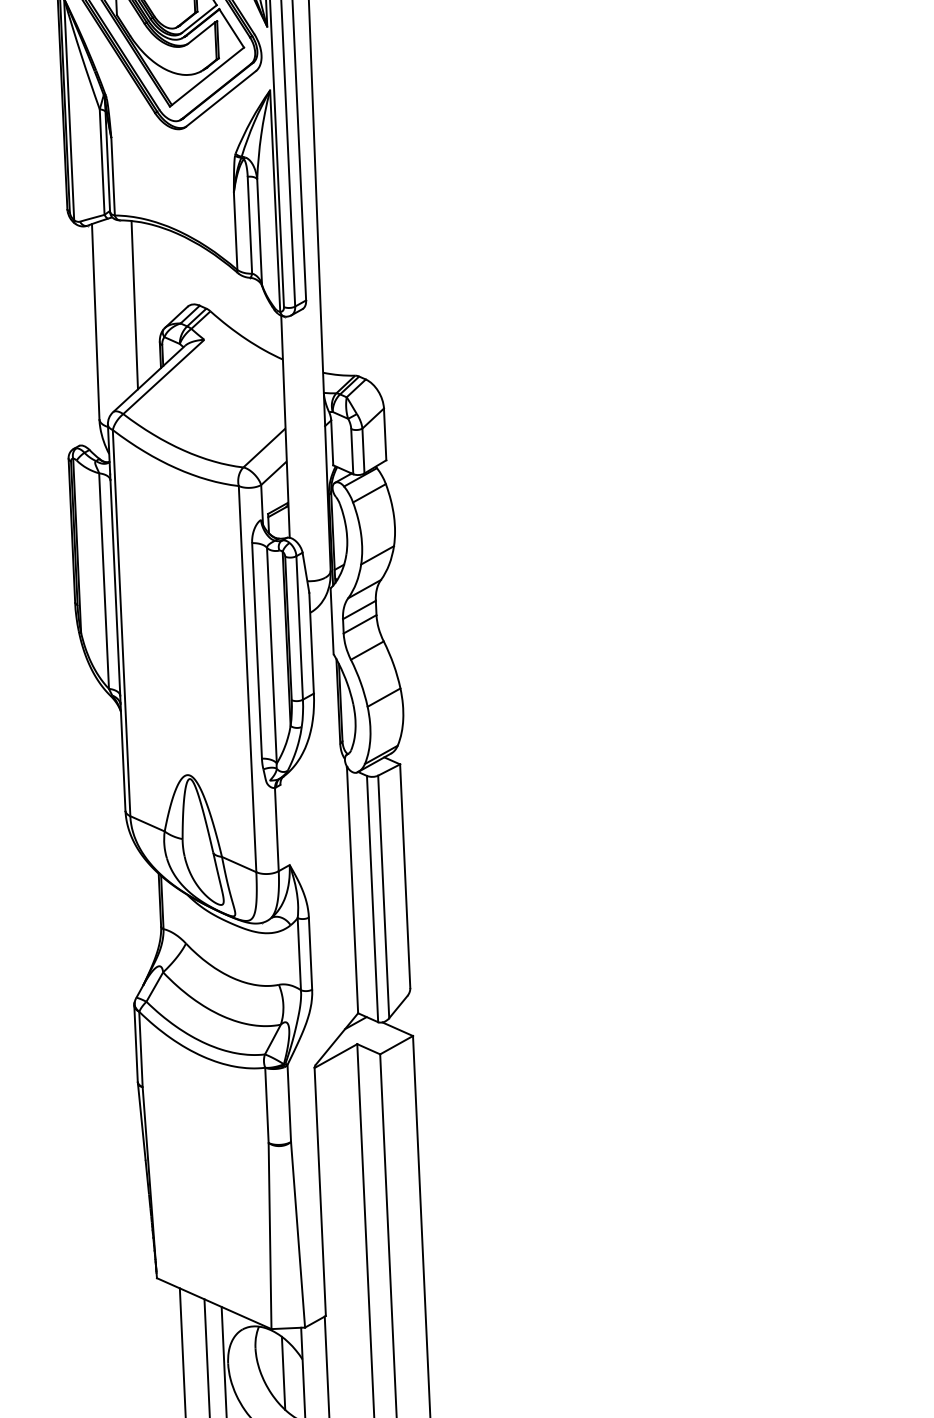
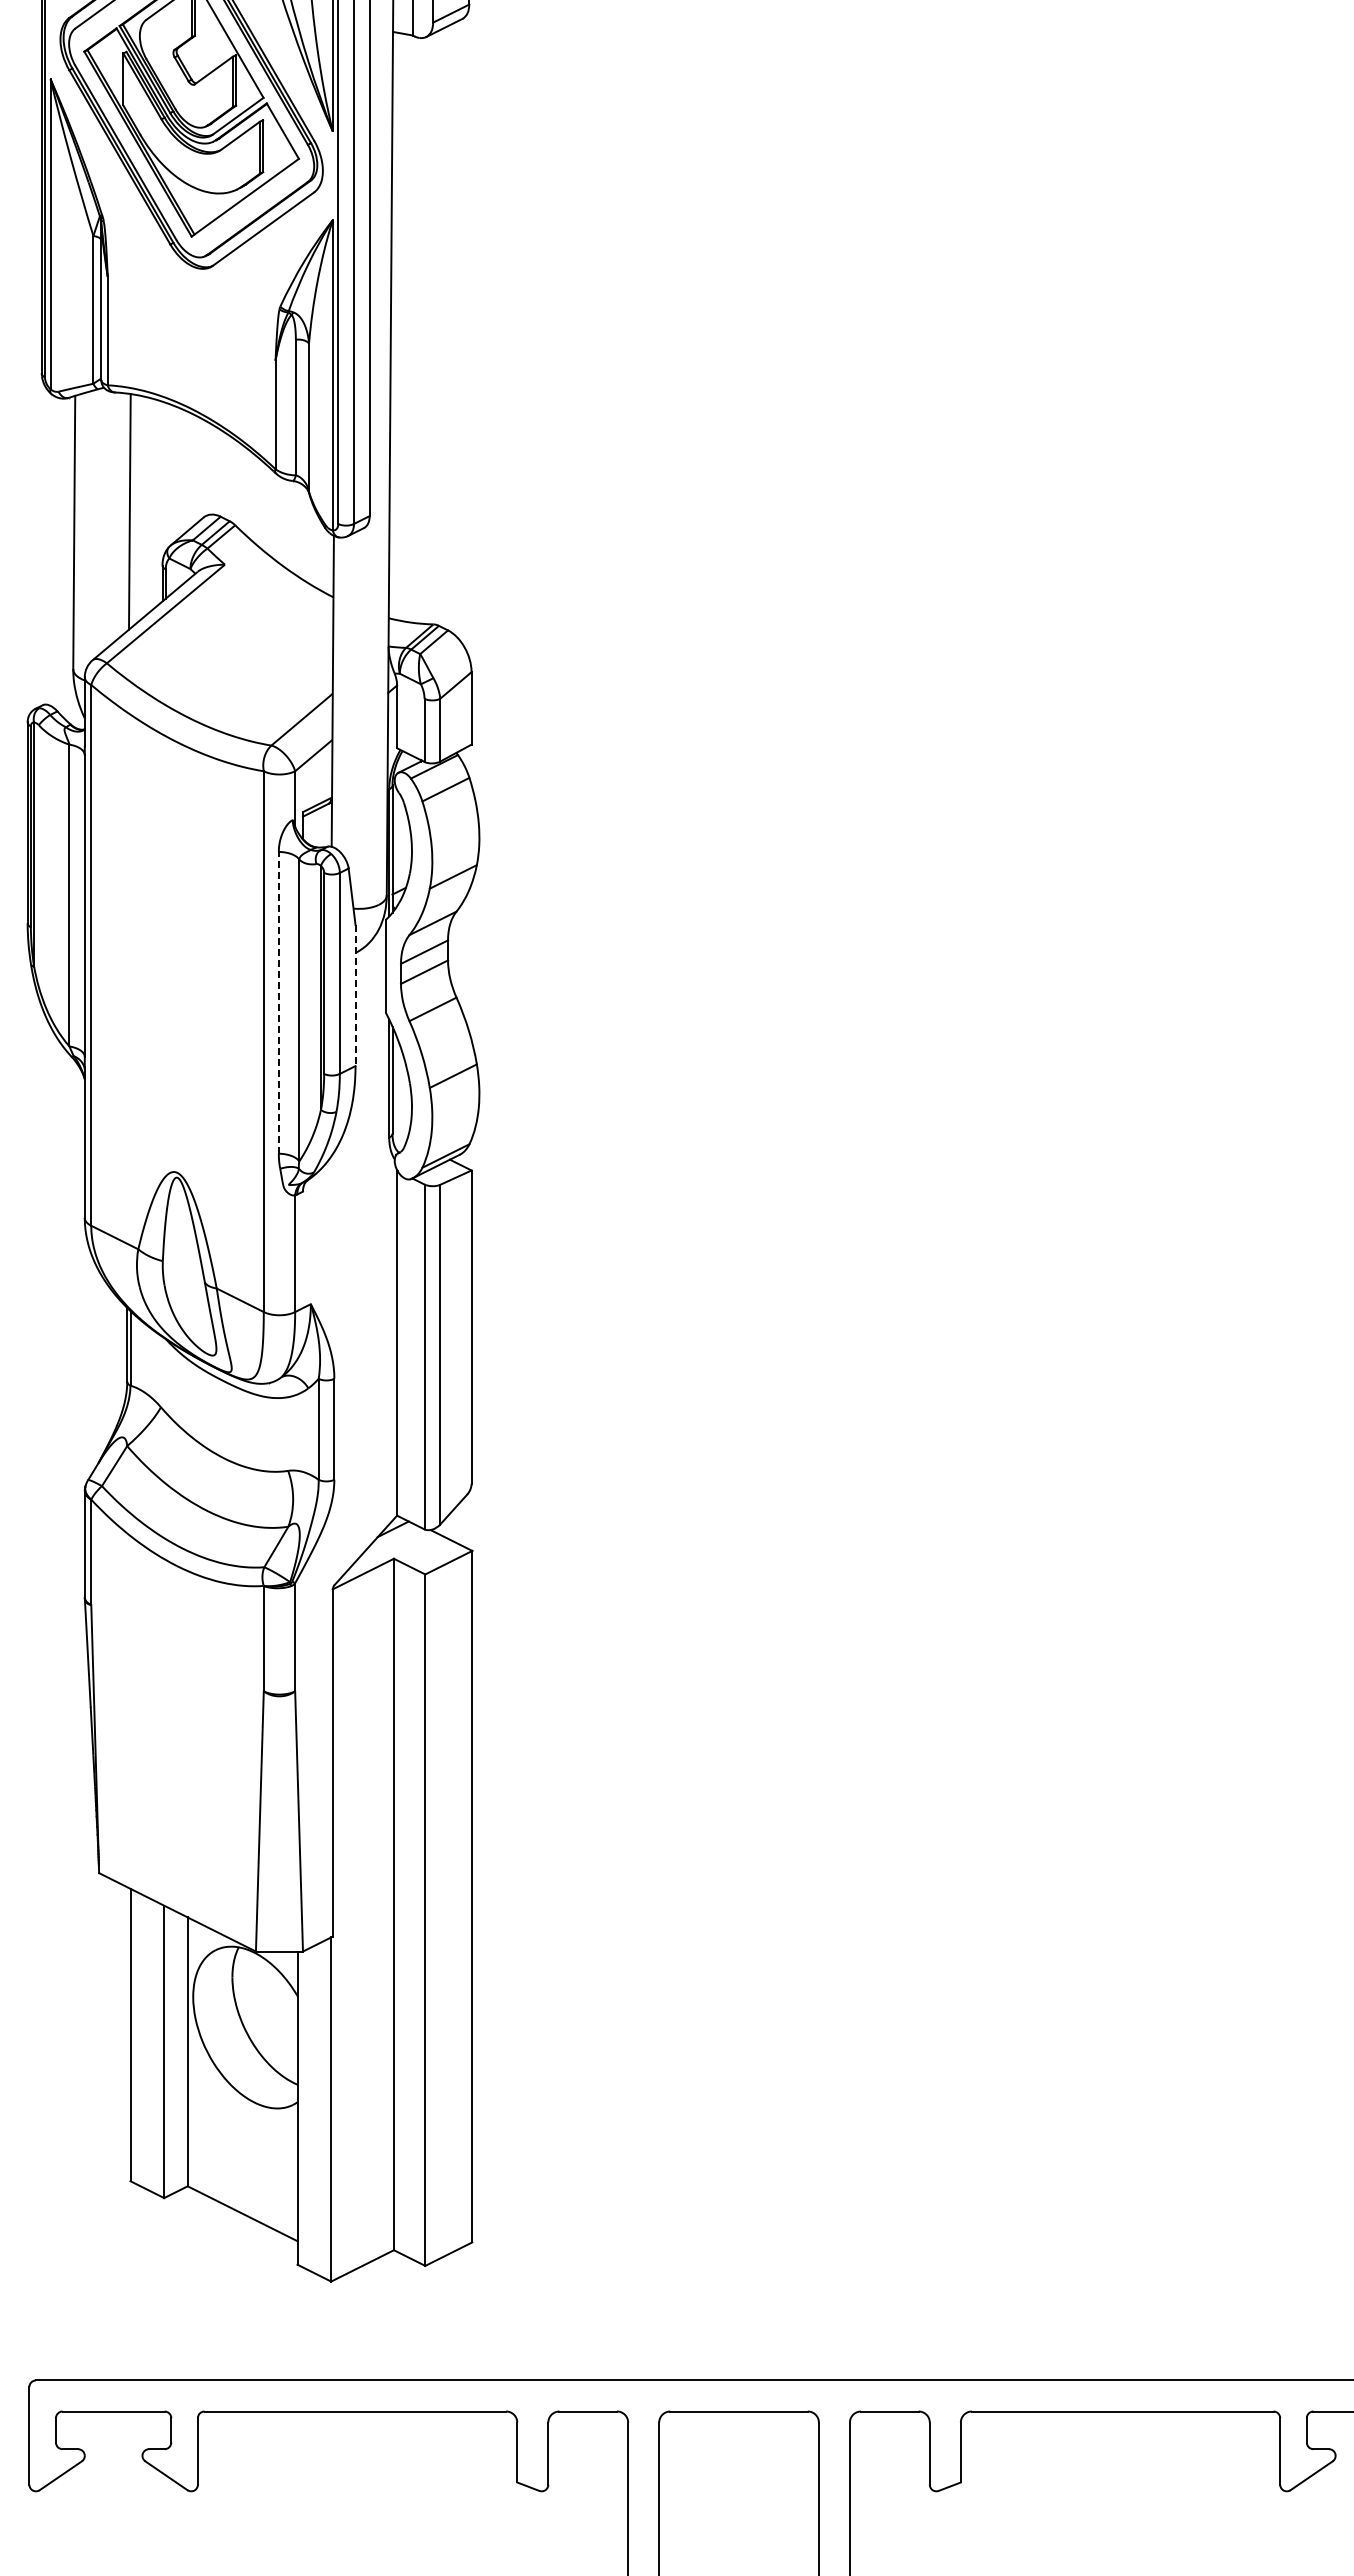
line: (311, 643) -> (355, 995), solid -> dashed
line: (256, 650) -> (278, 1002), solid -> dashed
line: (283, 1373) -> (270, 2014), removed

